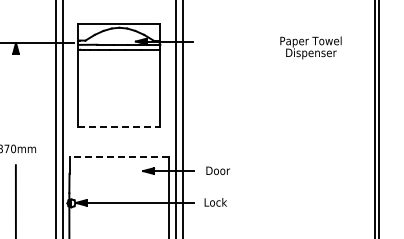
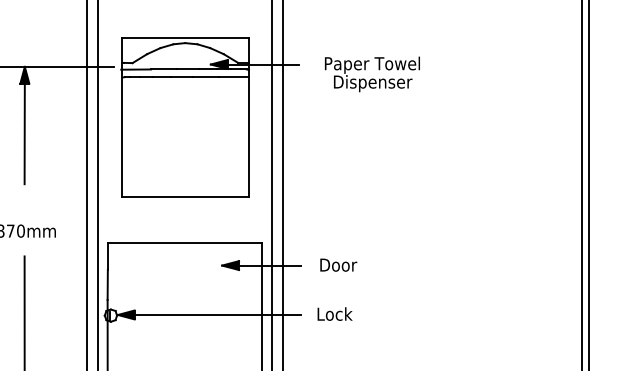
text: (310, 47) -> (371, 73), moved
line: (15, 83) -> (24, 129), added
line: (119, 127) -> (185, 197), dashed -> solid
line: (119, 156) -> (185, 242), dashed -> solid

